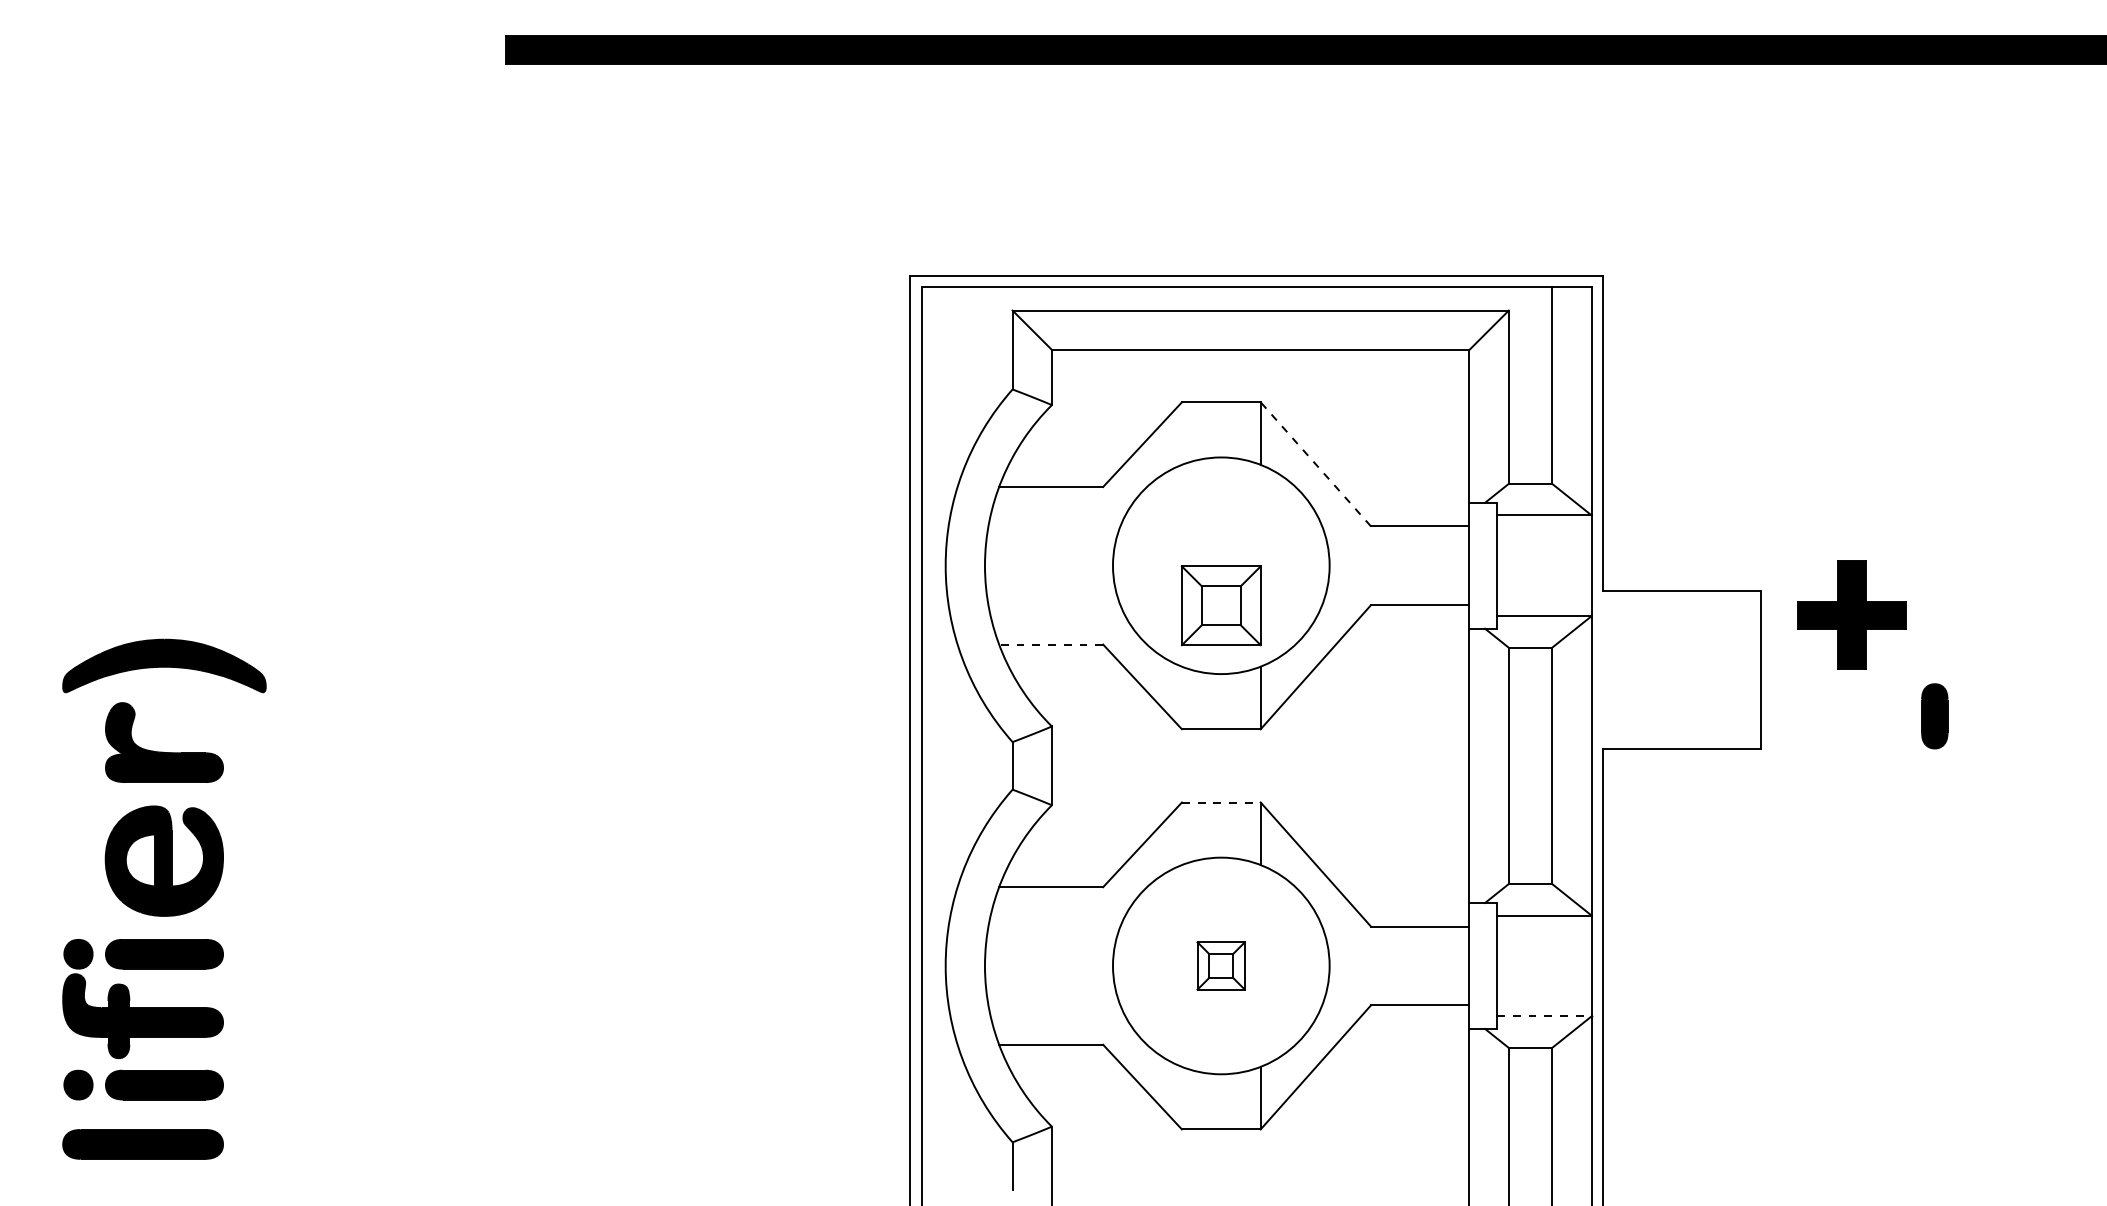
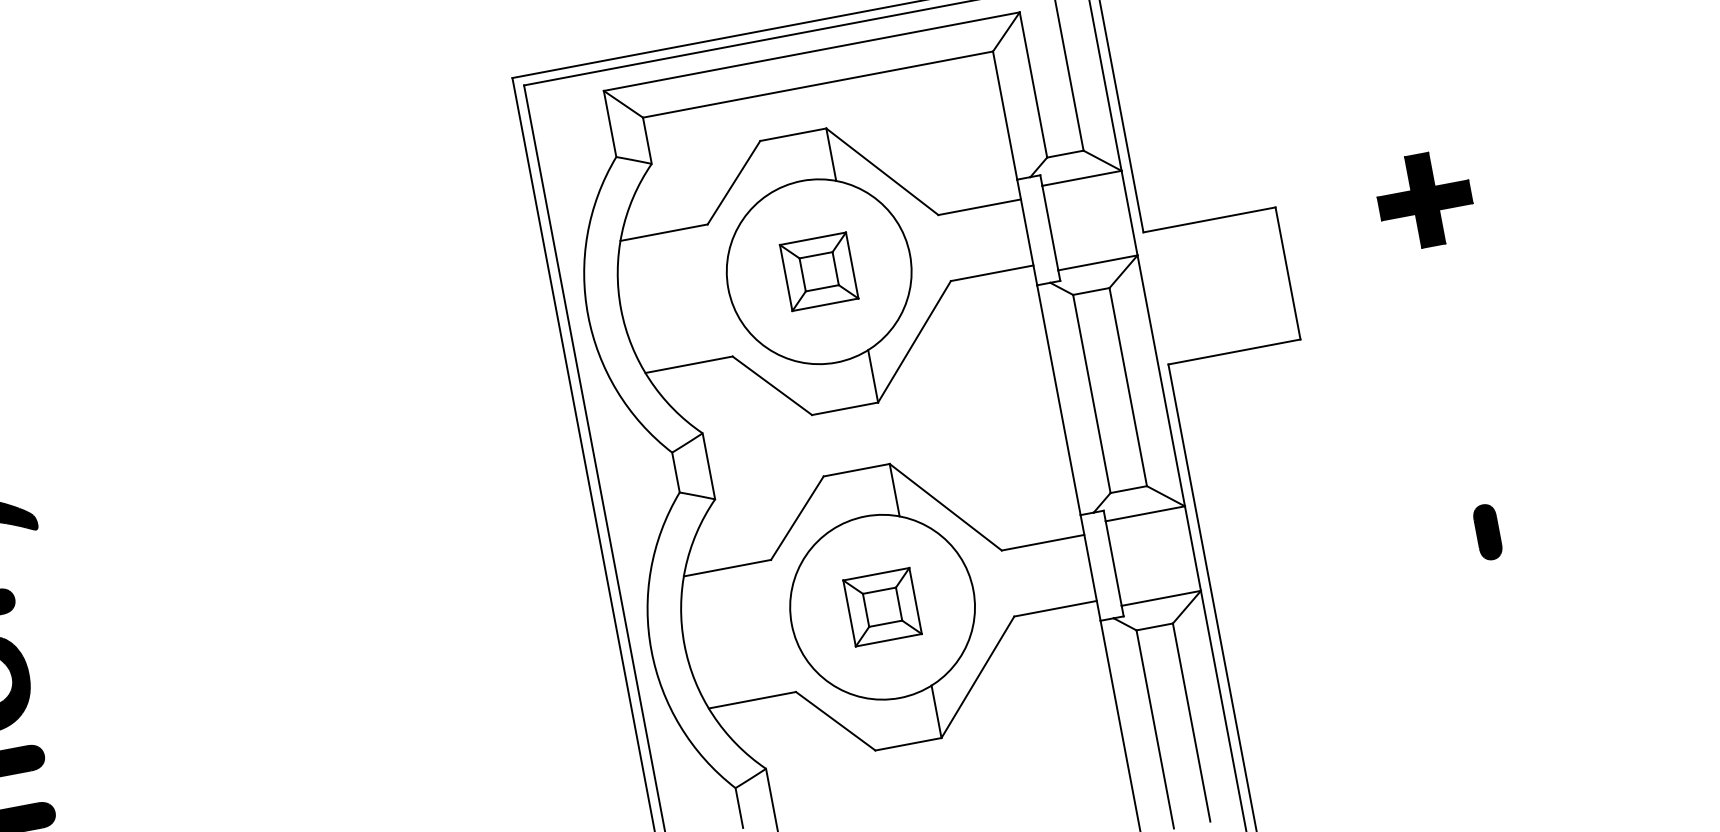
line: (1315, 463) -> (881, 171), dashed -> solid
part: (1220, 605) -> (818, 271), moved
part: (1851, 614) -> (1424, 199), moved
line: (1051, 644) -> (689, 364), dashed -> solid
part: (1934, 716) -> (1487, 532), moved
line: (1221, 802) -> (856, 470), dashed -> solid
part: (1220, 965) -> (881, 606), size x1.67
line: (1544, 1016) -> (1161, 598), dashed -> solid

